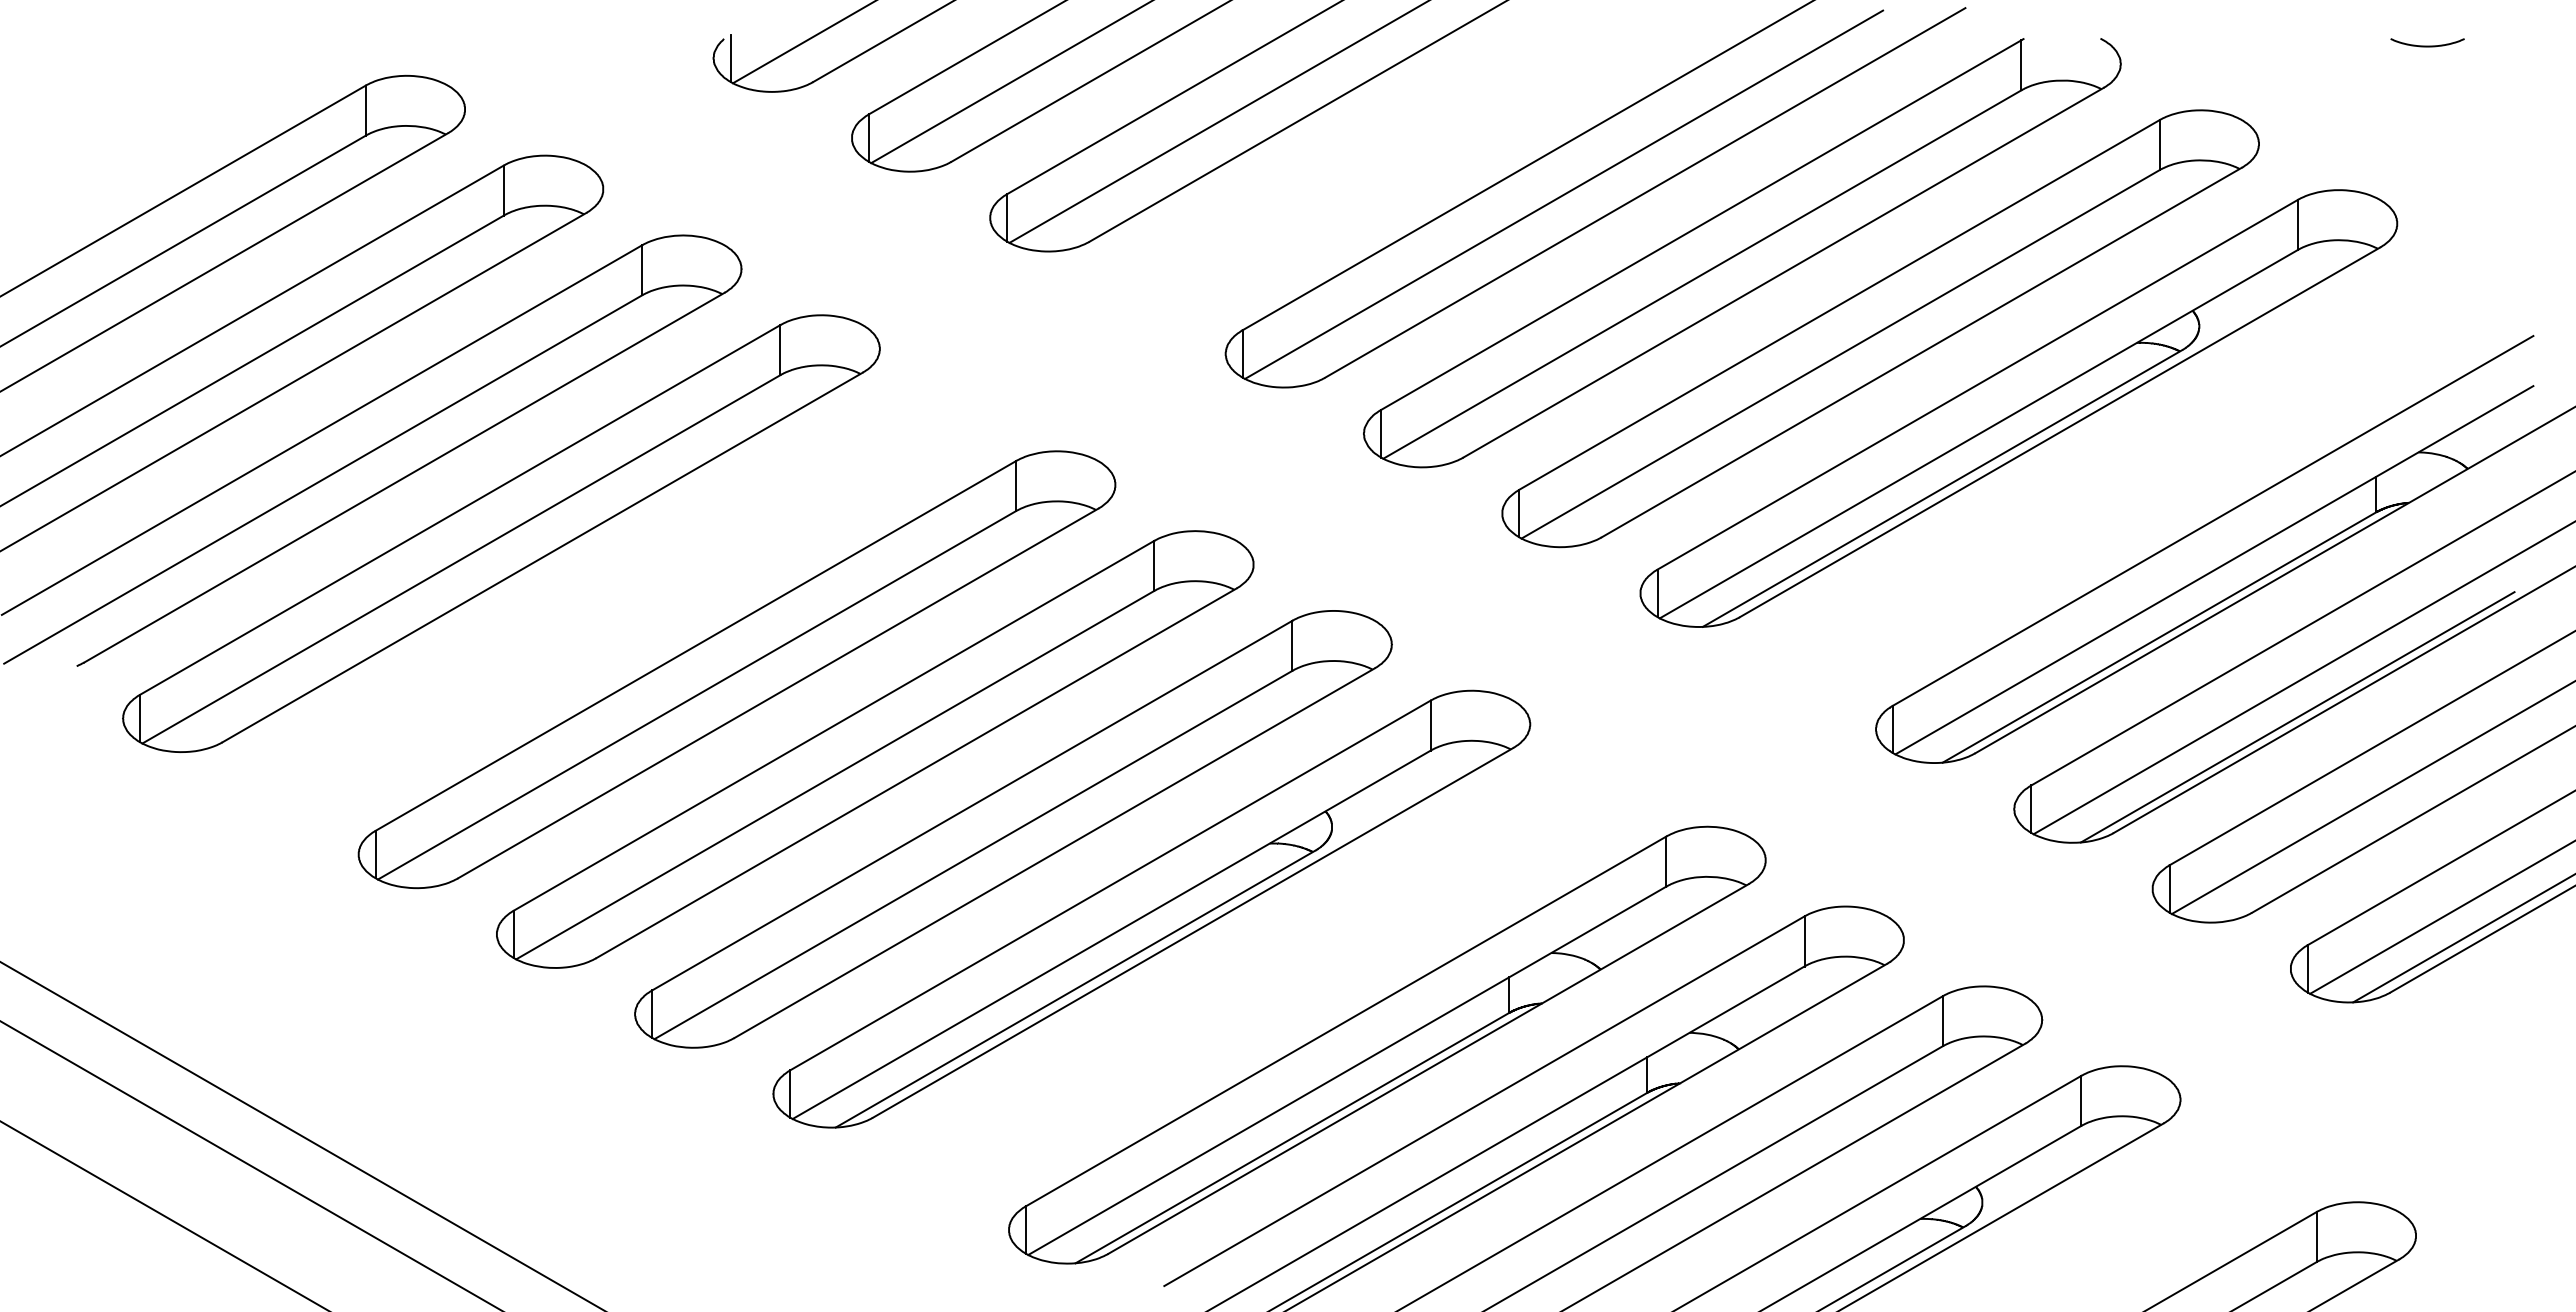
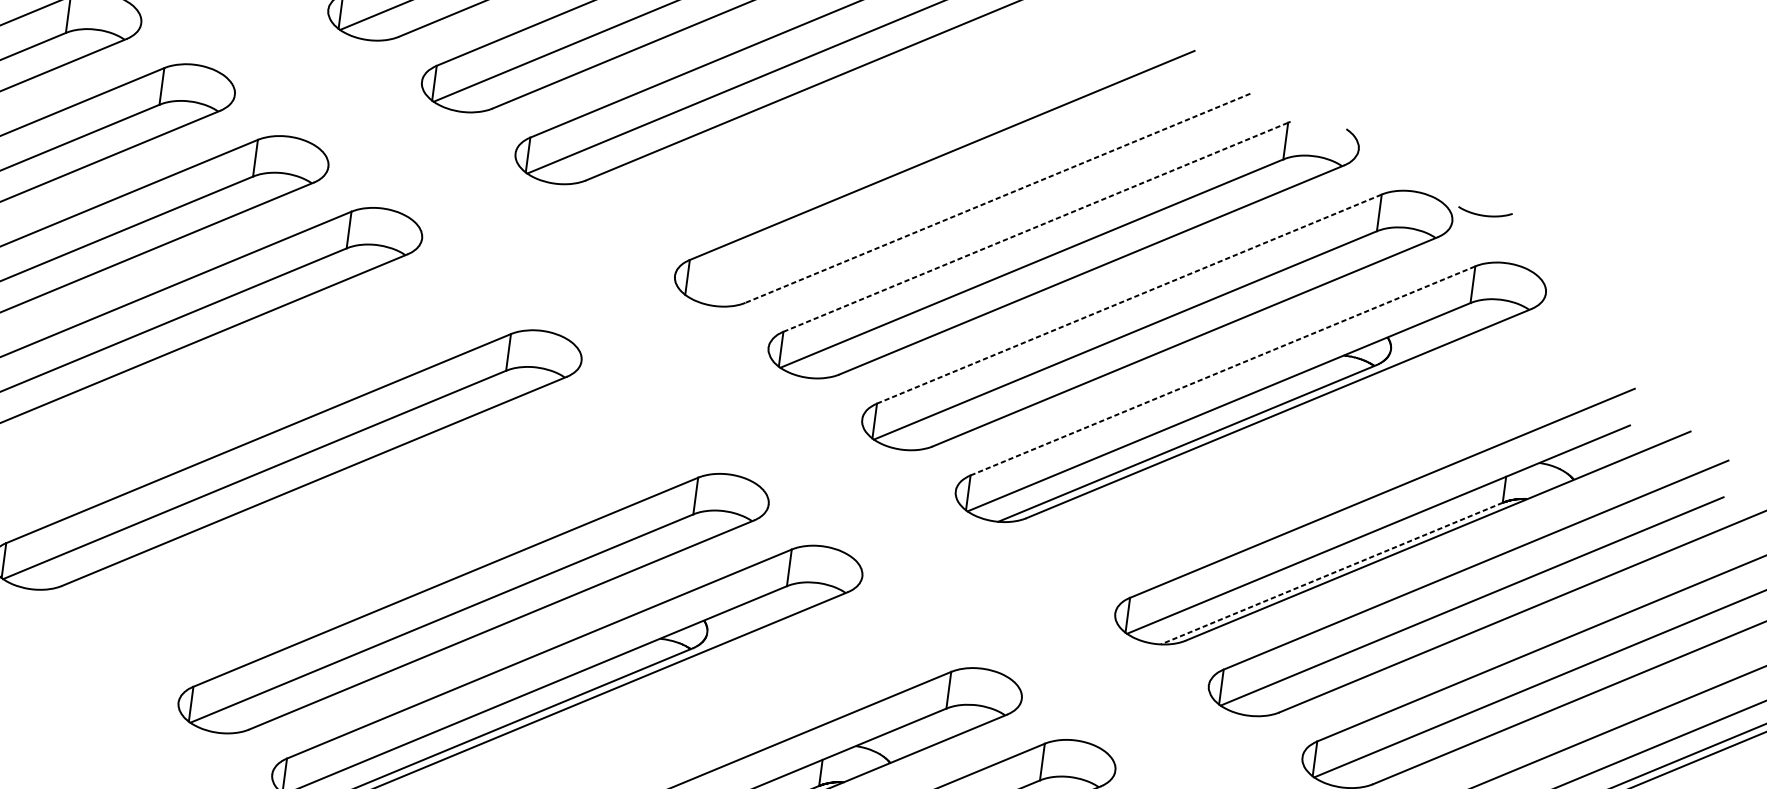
curve: (2427, 45) -> (1484, 215), moved
line: (1645, 192) -> (998, 197), solid -> dashed
line: (1564, 194) -> (938, 191), removed
line: (1701, 225) -> (1036, 227), solid -> dashed
line: (1839, 304) -> (1129, 298), solid -> dashed
line: (1977, 384) -> (1222, 370), solid -> dashed
line: (2159, 637) -> (1331, 573), solid -> dashed
line: (2297, 717) -> (1425, 645), removed
part: (875, 749) -> (380, 531), removed

